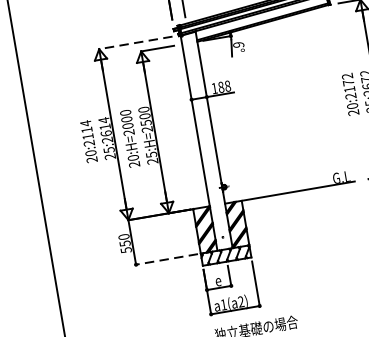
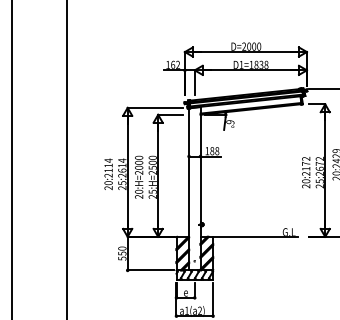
line: (136, 42) -> (155, 107), dashed -> solid
line: (166, 259) -> (150, 270), dashed -> solid

